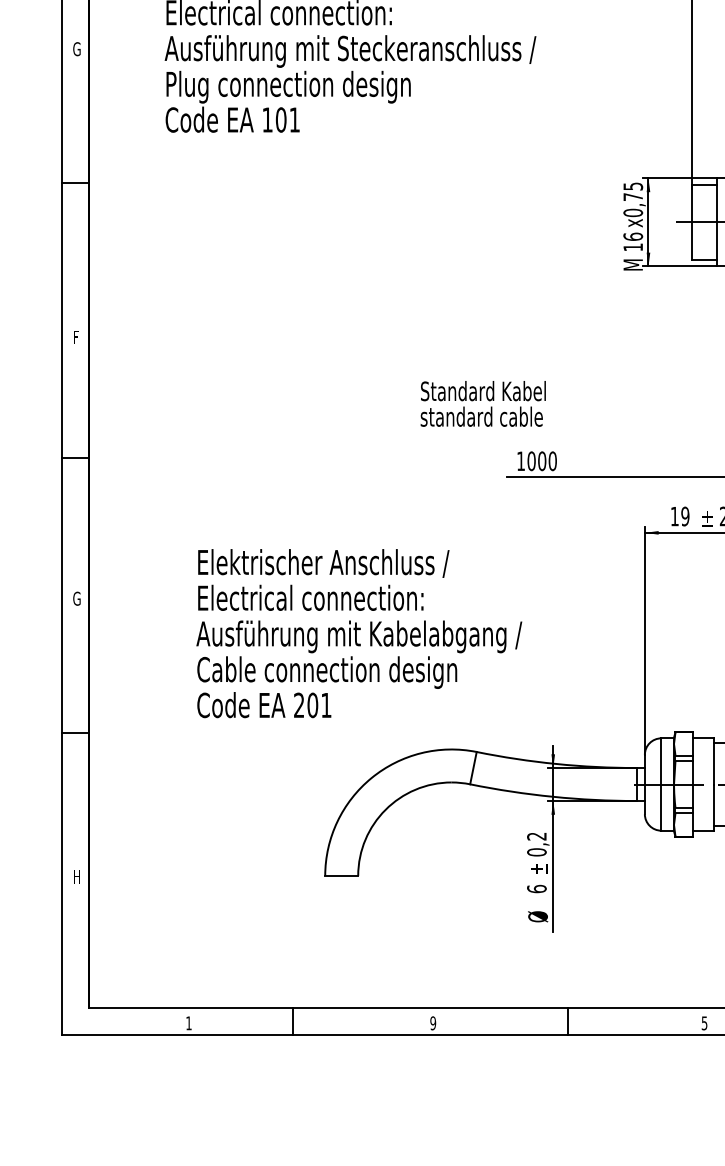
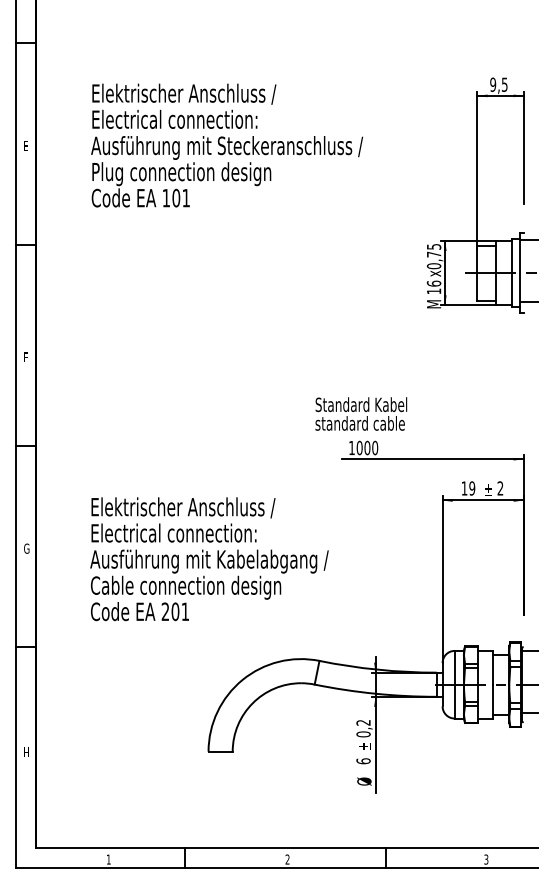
text: (76, 49) -> (26, 146), G -> E
text: (483, 403) -> (361, 413), moved
text: (359, 633) -> (209, 559), moved
text: (704, 1021) -> (486, 858), 5 -> 3
text: (433, 1023) -> (287, 859), 9 -> 2

